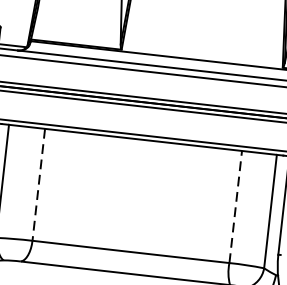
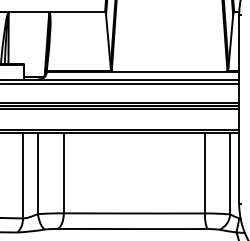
line: (38, 185) -> (63, 173), dashed -> solid
line: (236, 206) -> (205, 172), dashed -> solid

